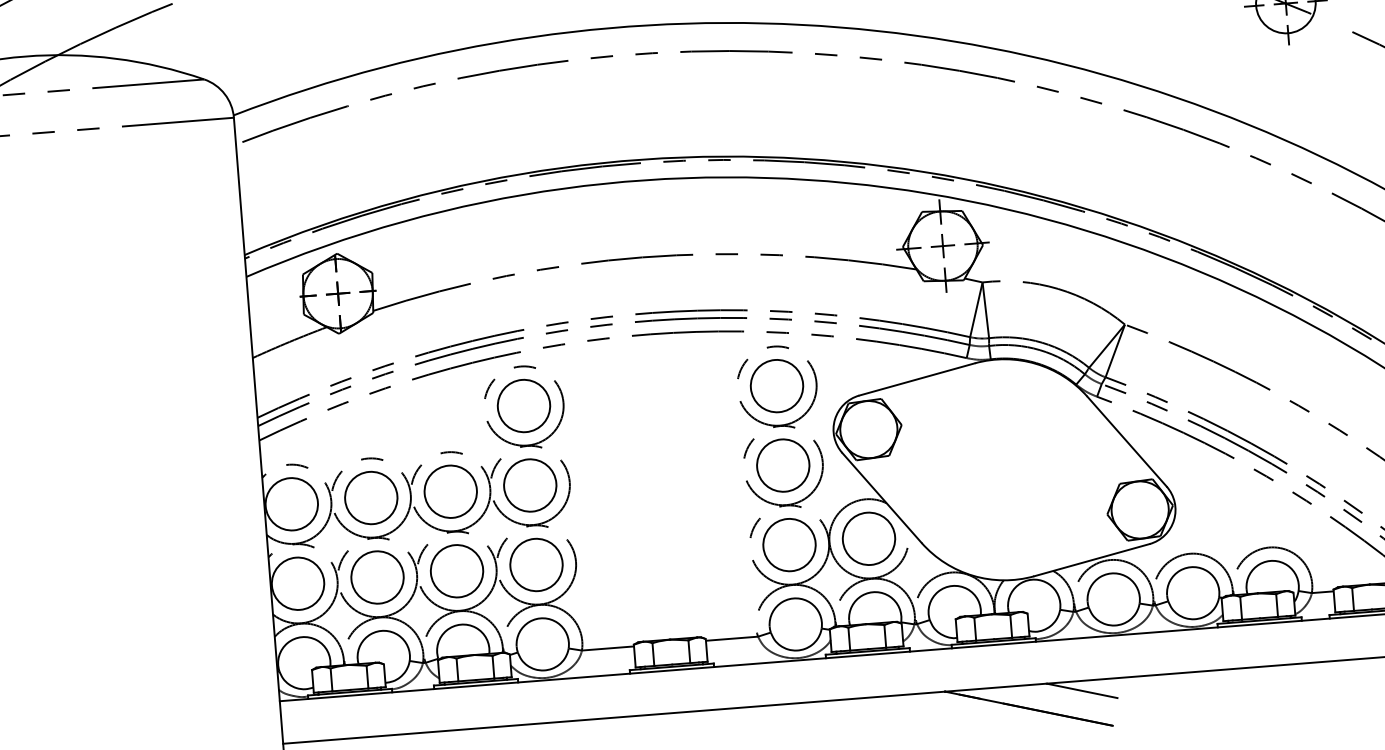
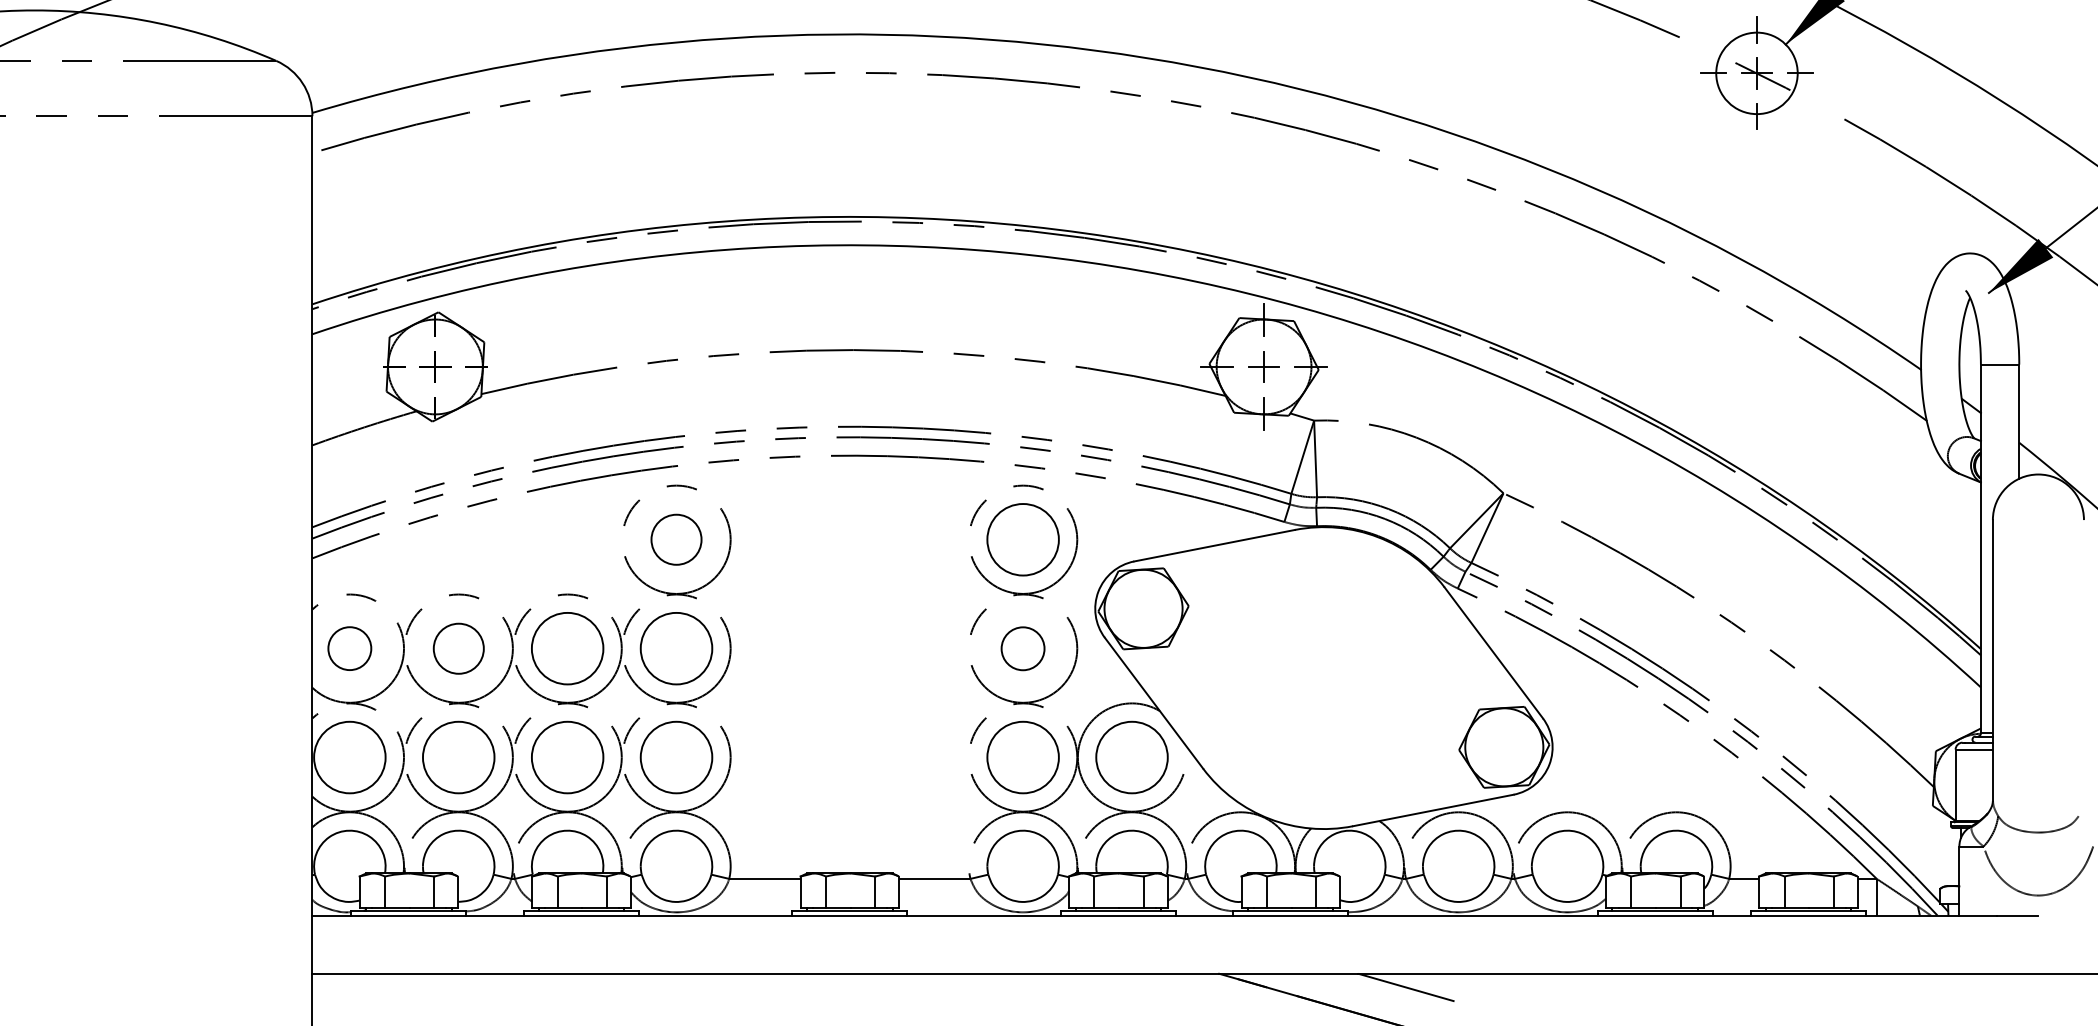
circle: (523, 405) -> (676, 539), size x0.7
circle: (782, 465) -> (1022, 648), size x0.6
circle: (371, 497) -> (458, 648), size x0.7
circle: (291, 504) -> (349, 648), size x0.6

